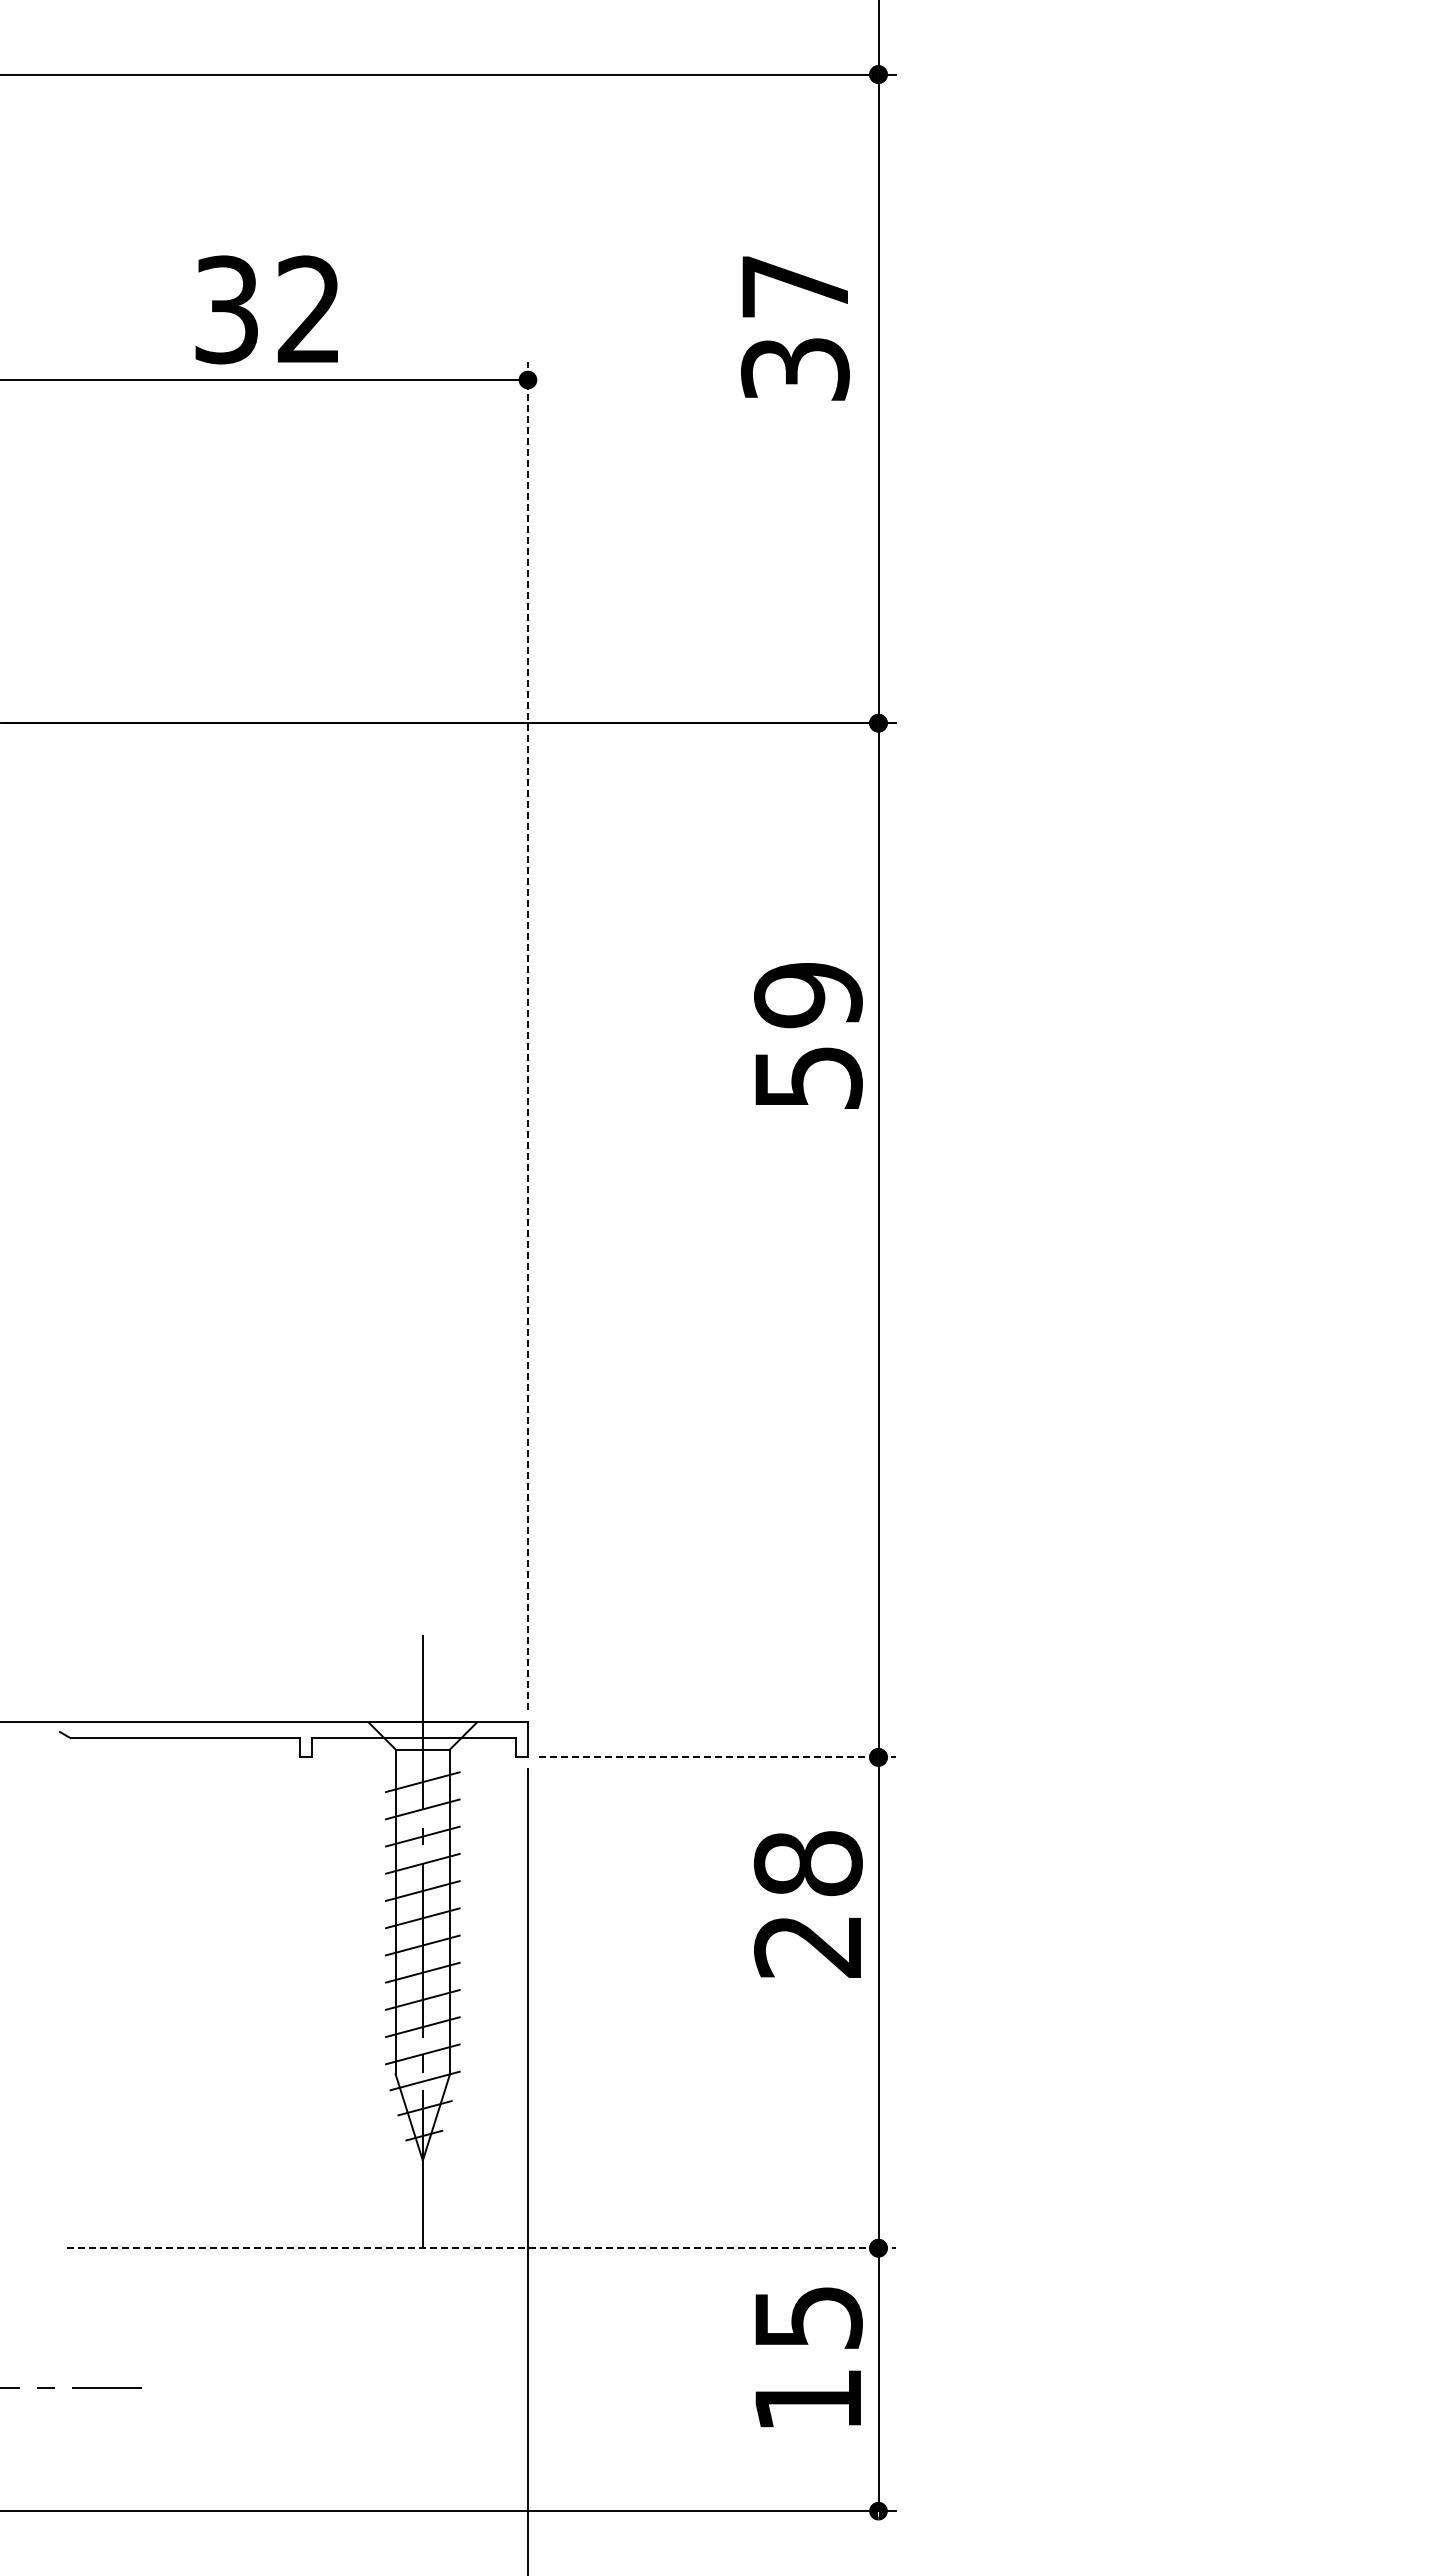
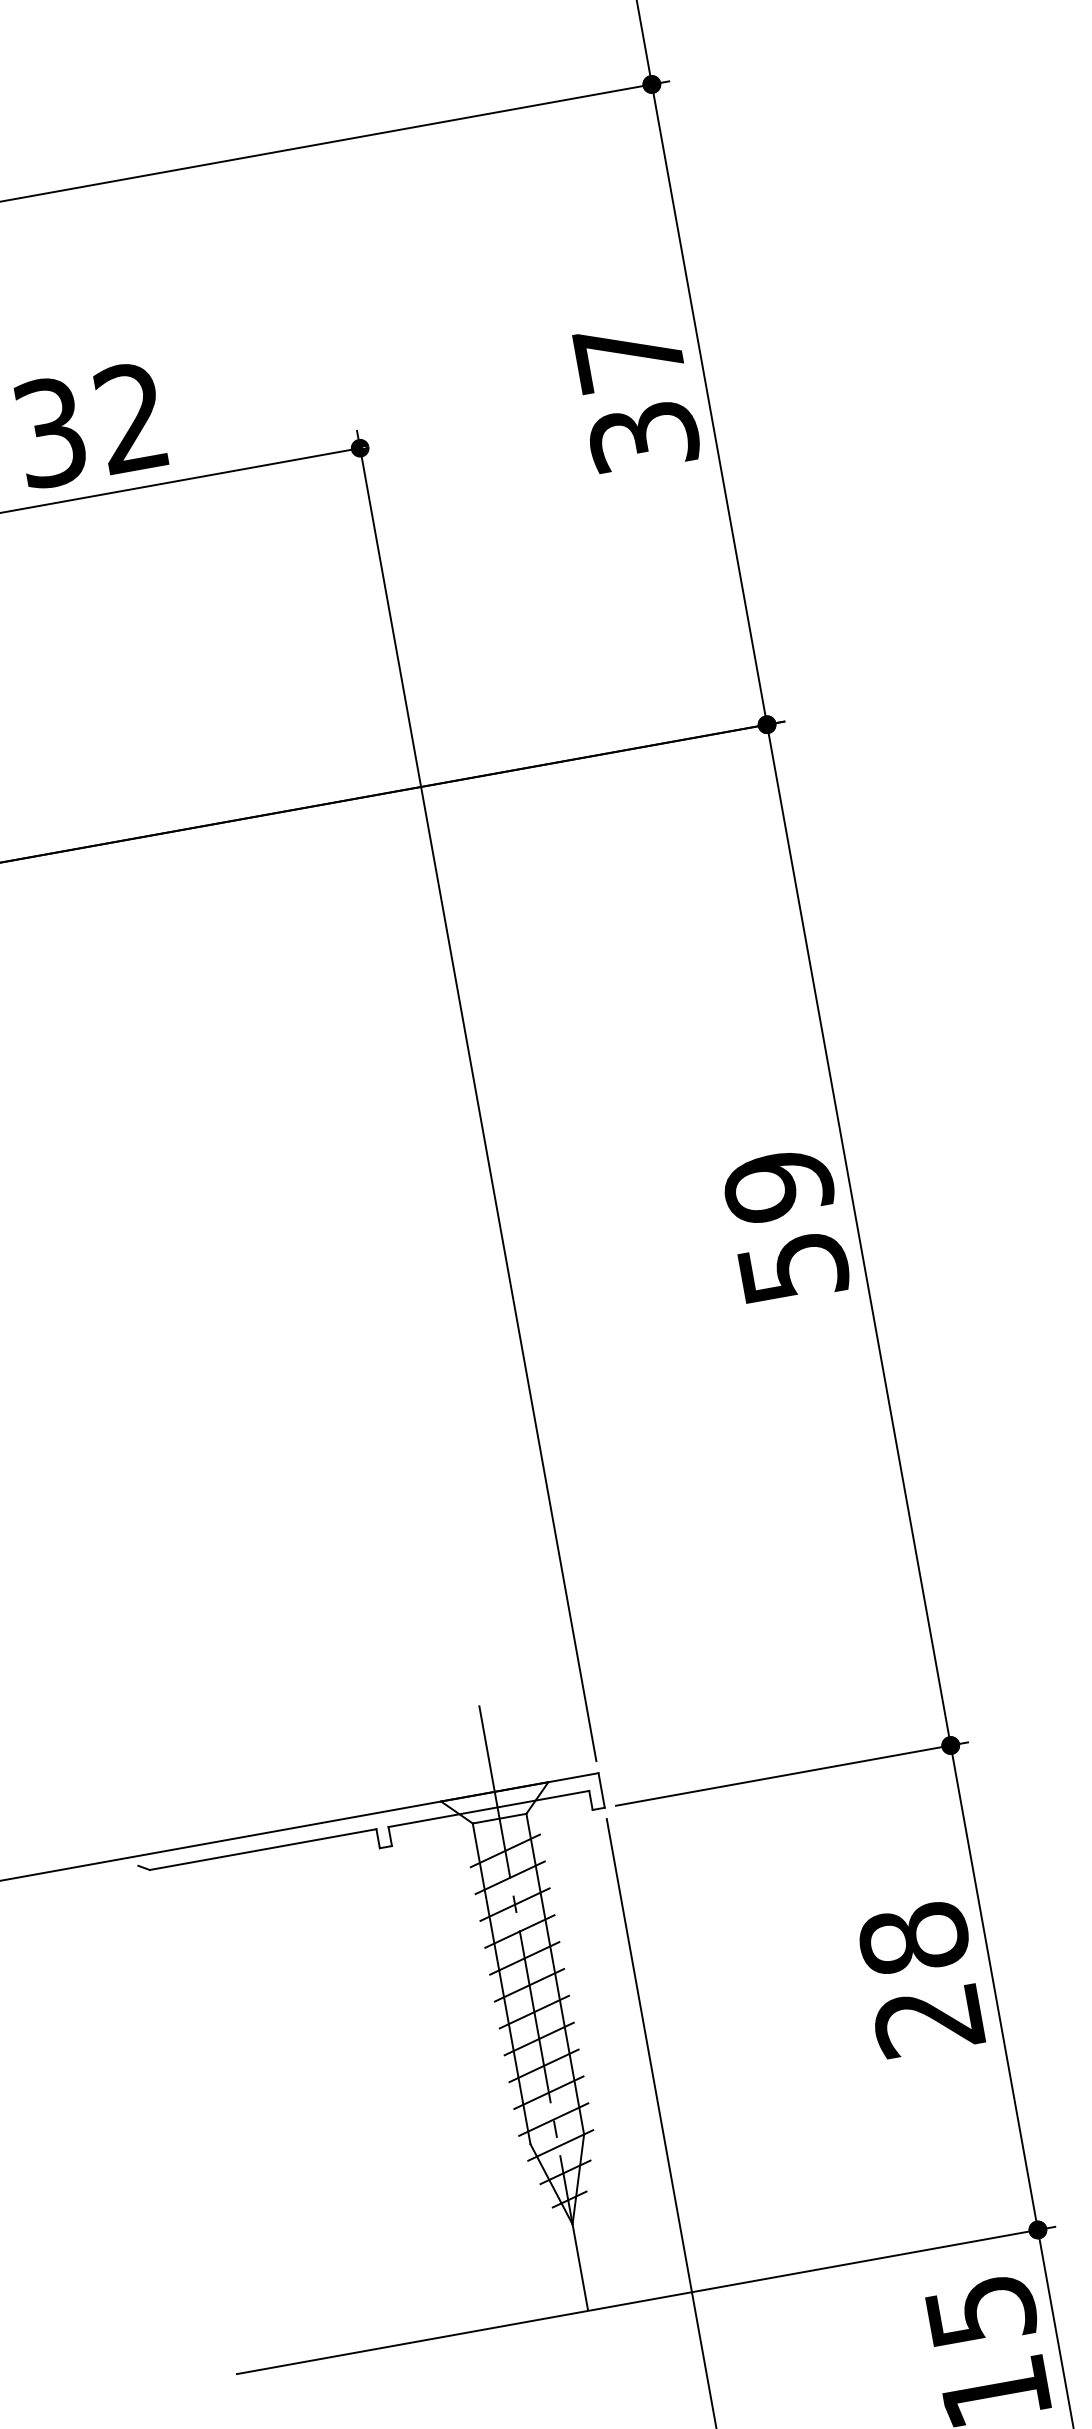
text: (795, 328) -> (636, 396), moved
text: (808, 1035) -> (785, 1226), moved
line: (527, 1036) -> (476, 1096), dashed -> solid
line: (718, 1757) -> (792, 1774), dashed -> solid
text: (808, 1904) -> (921, 1979), moved
line: (481, 2248) -> (646, 2300), dashed -> solid

